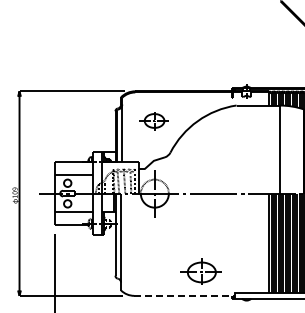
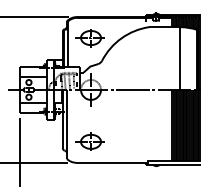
part: (153, 121) -> (90, 38), size x1.43
part: (200, 271) -> (90, 141), moved
line: (184, 295) -> (112, 162), dashed -> solid

